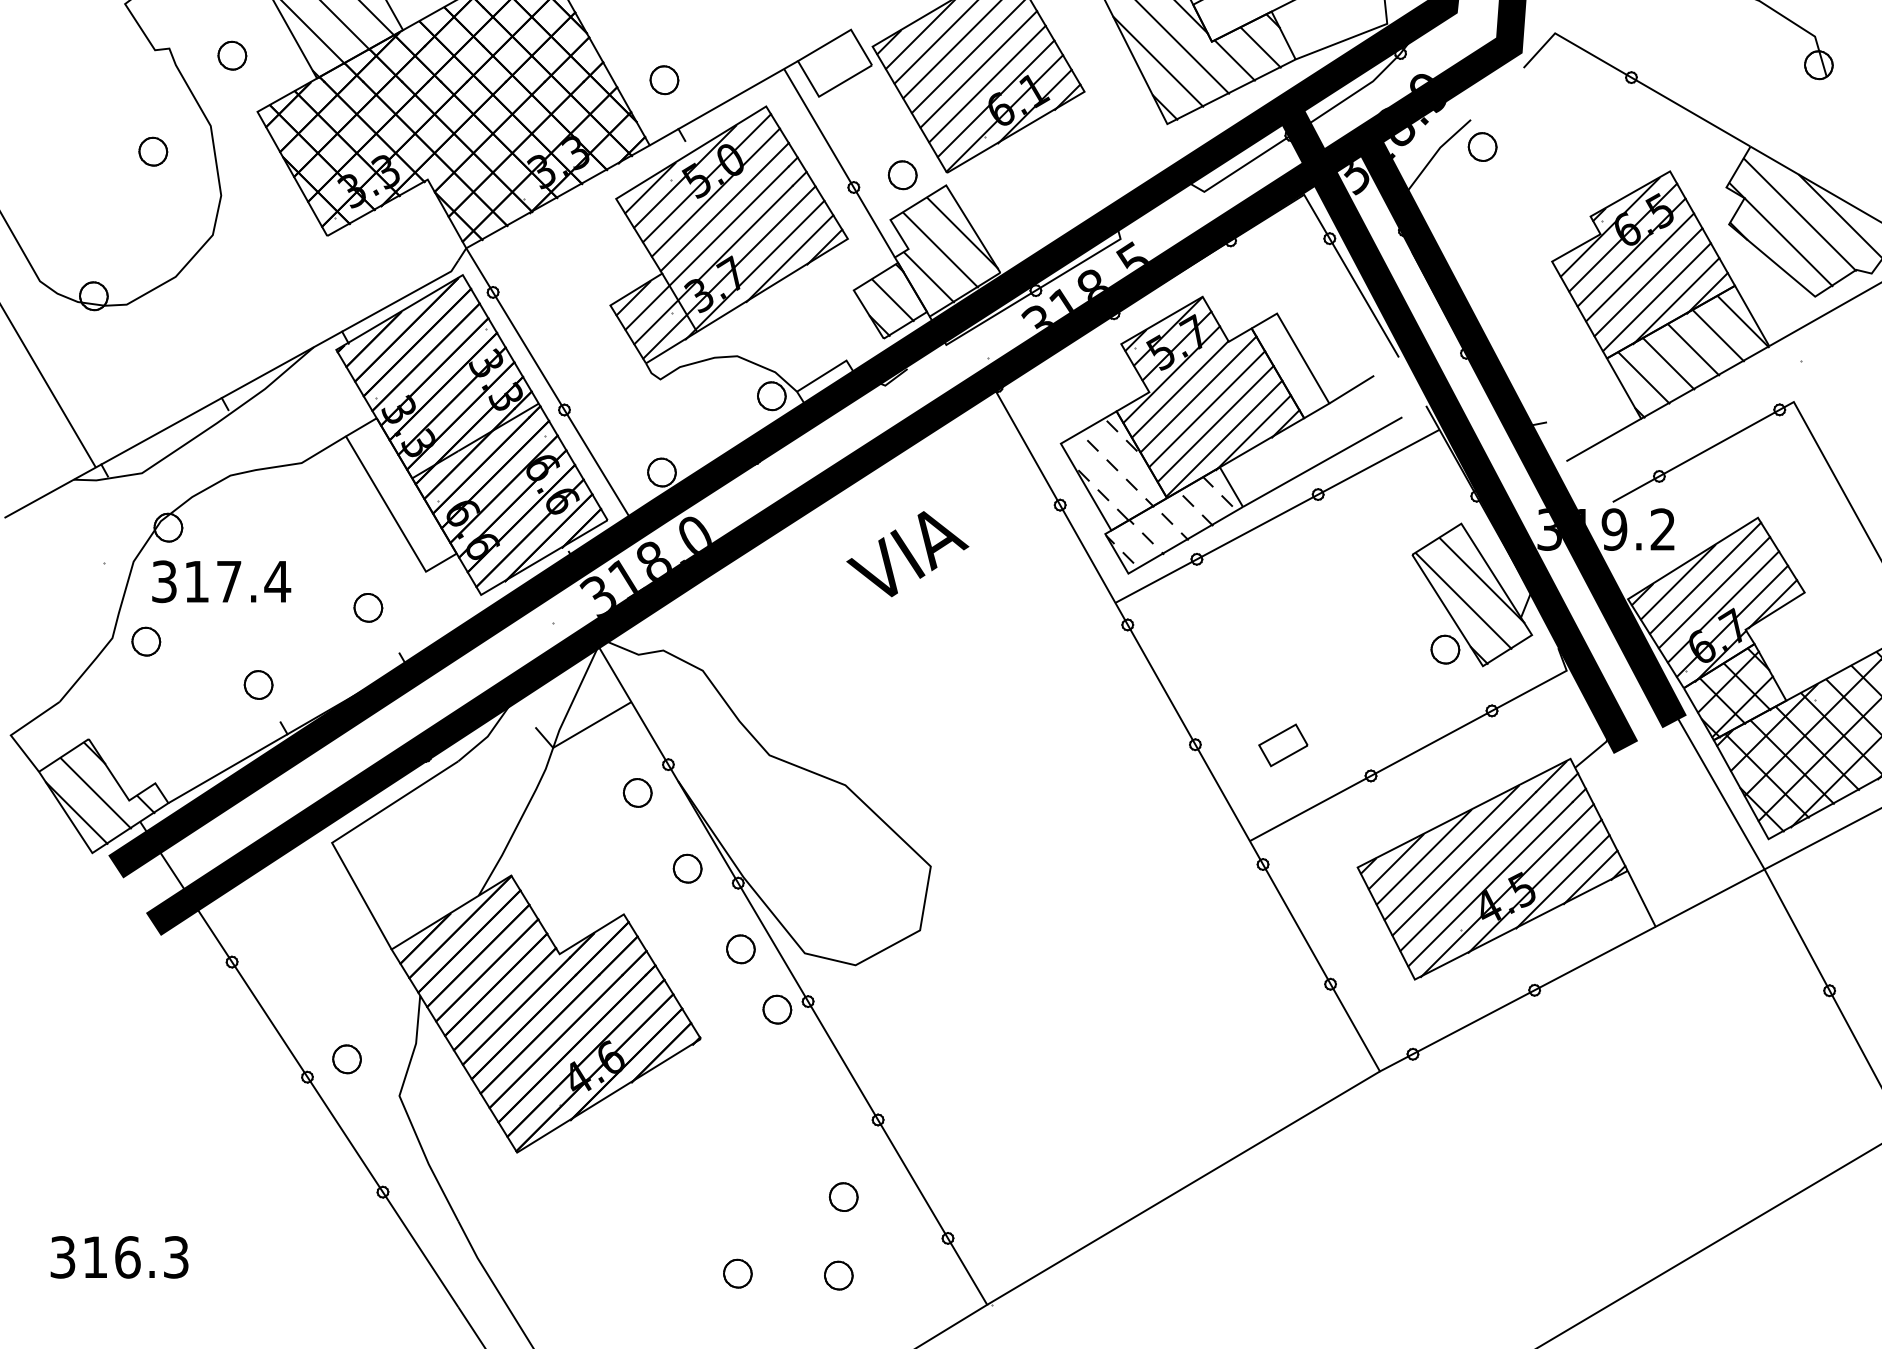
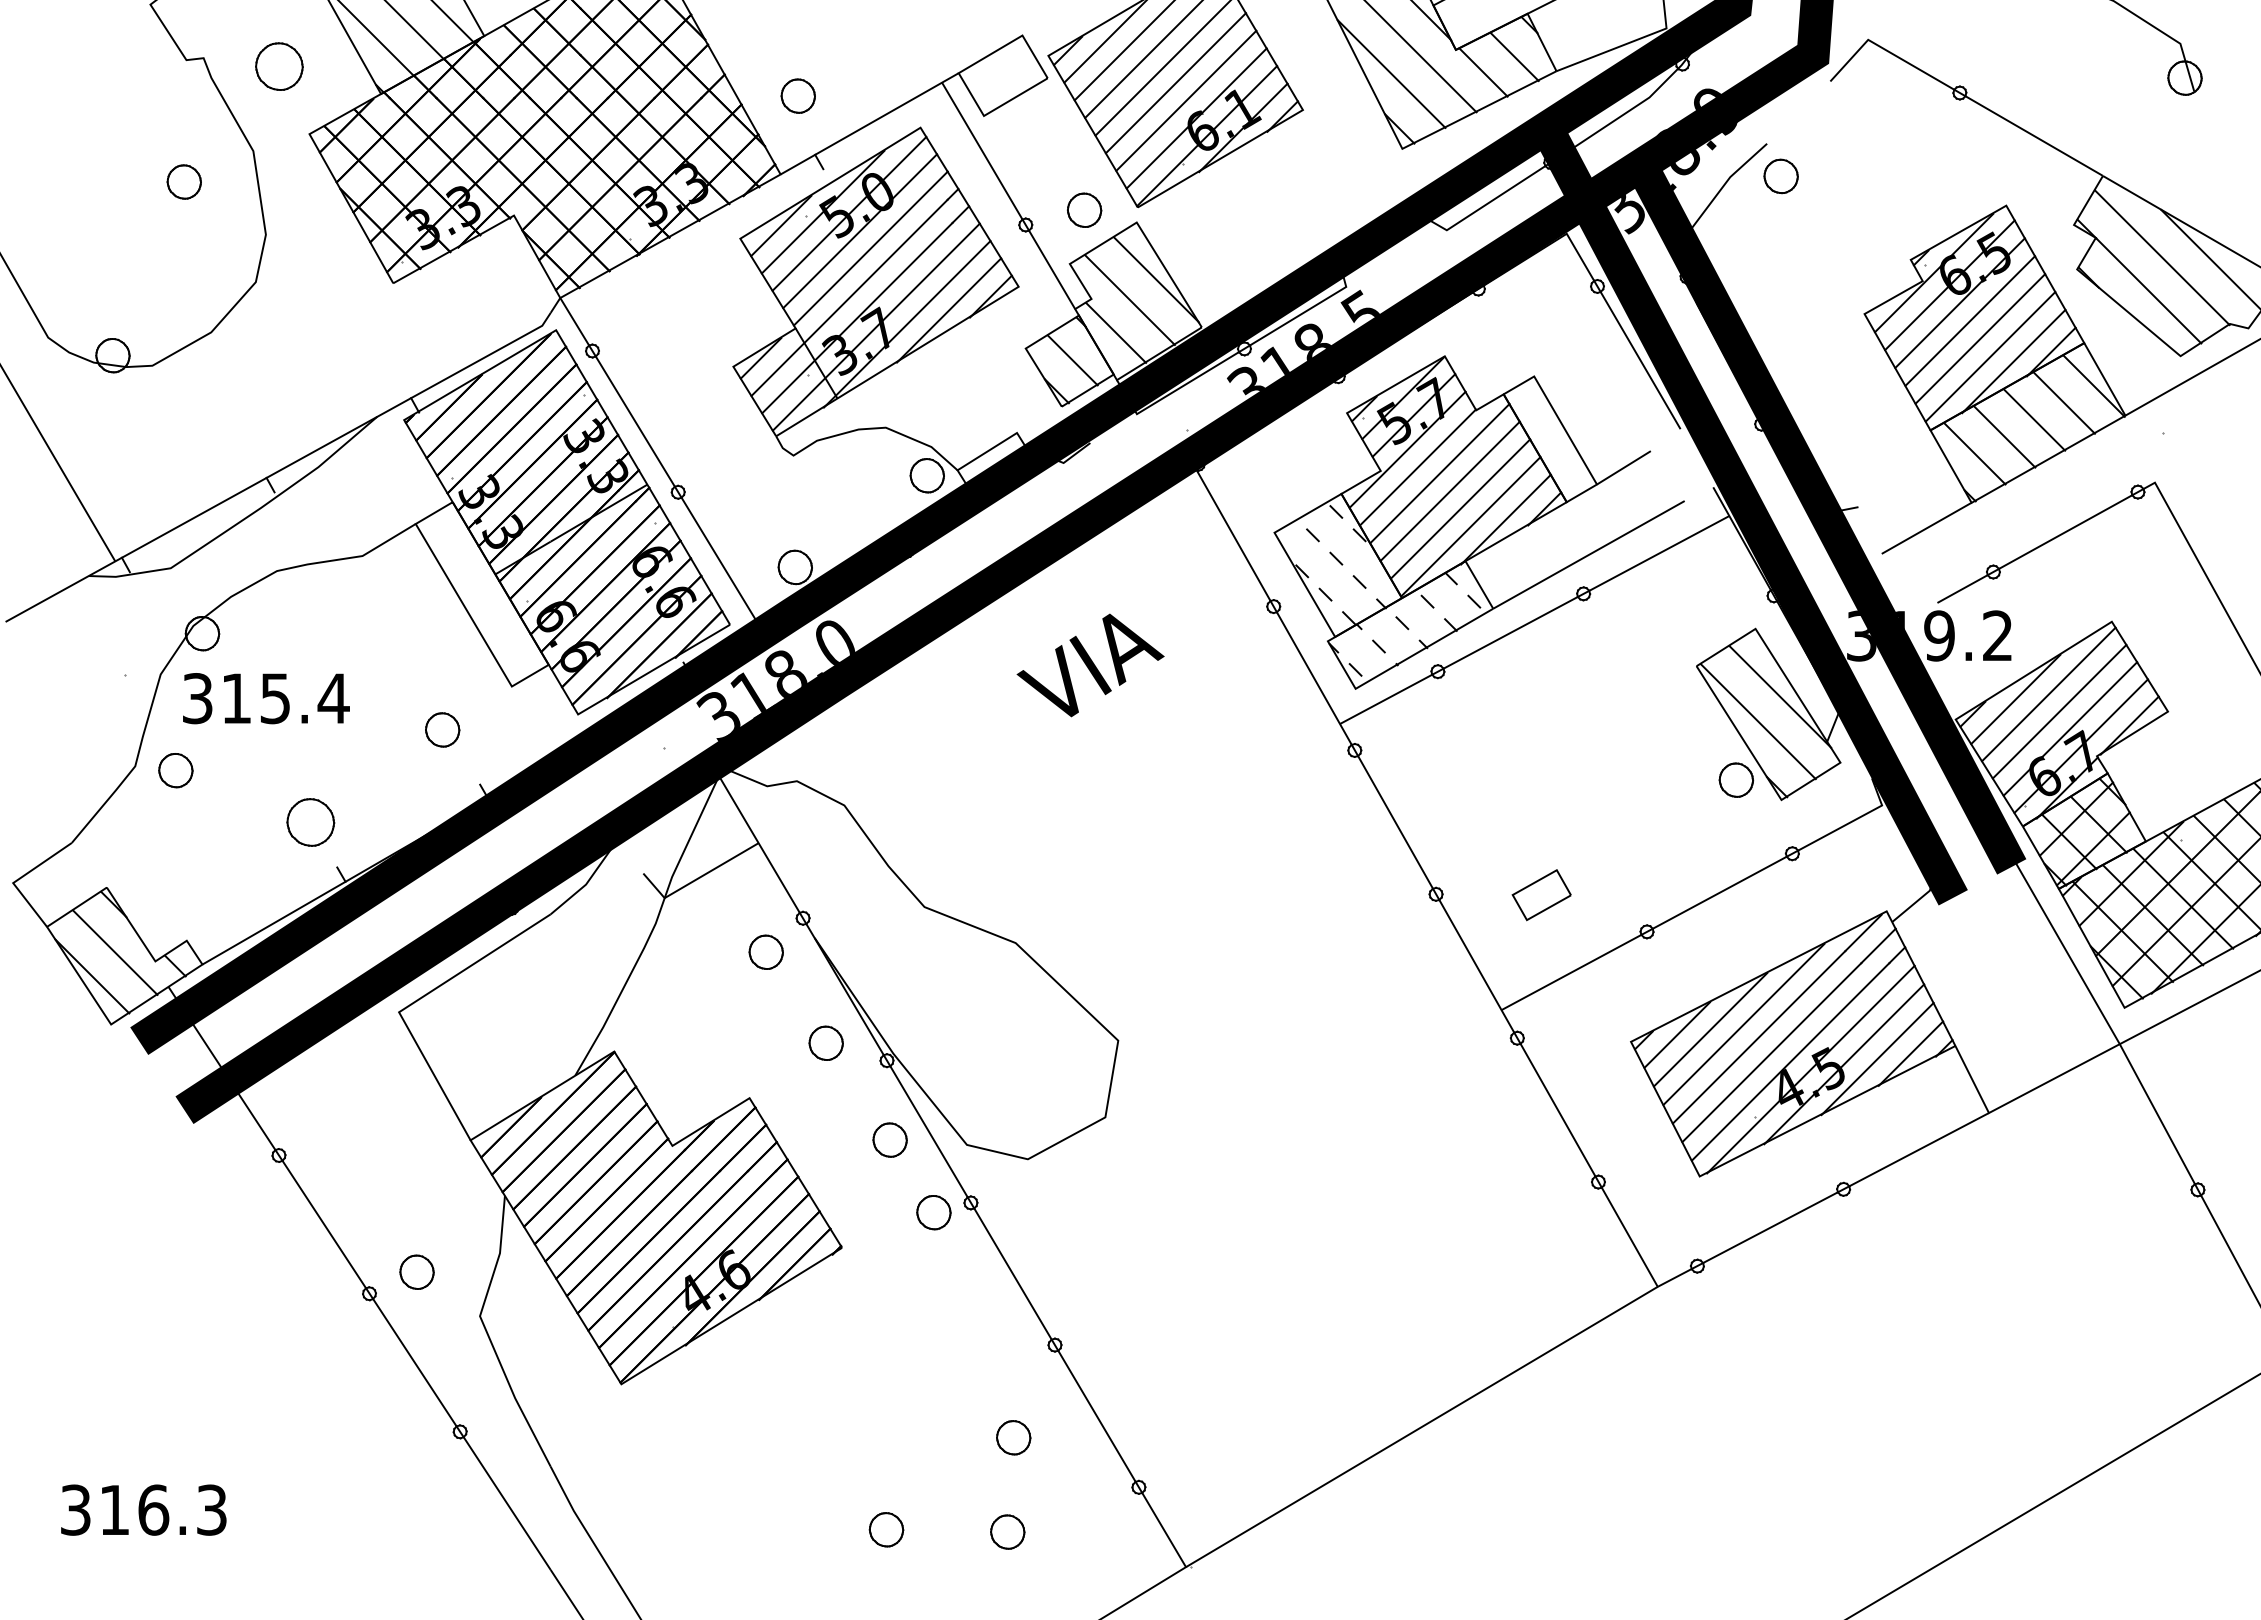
part: (231, 55) -> (278, 66), size x1.4
text: (229, 581) -> (275, 698), 317.4 -> 315.4
part: (258, 684) -> (310, 822), size x1.4

